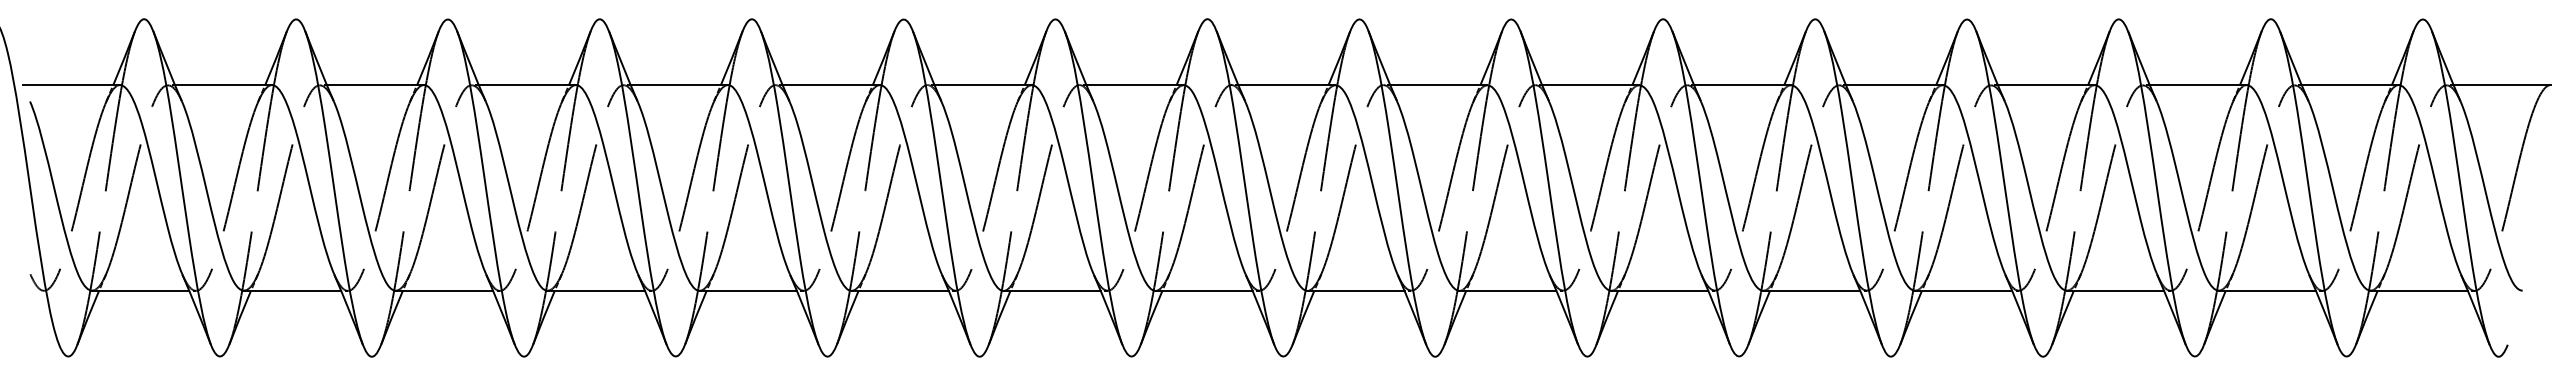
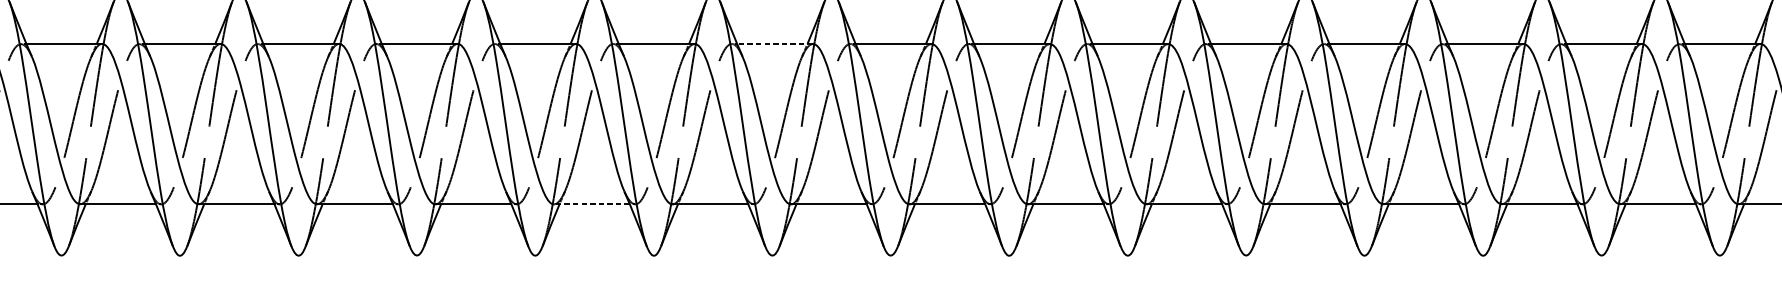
line: (1134, 85) -> (774, 44), solid -> dashed
line: (900, 290) -> (592, 204), solid -> dashed

